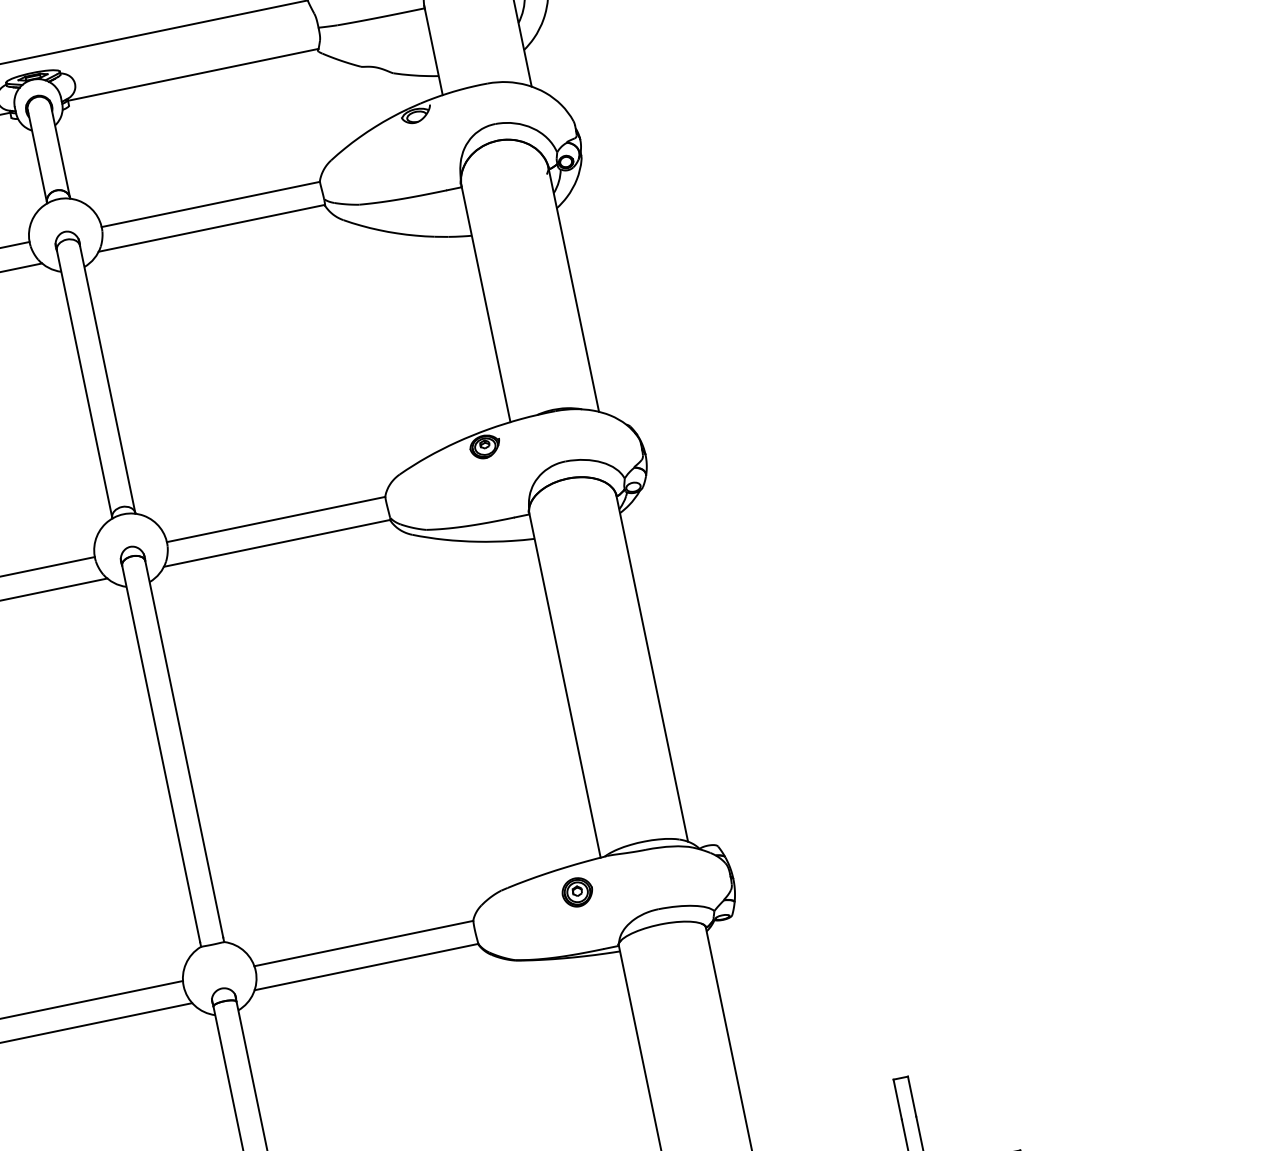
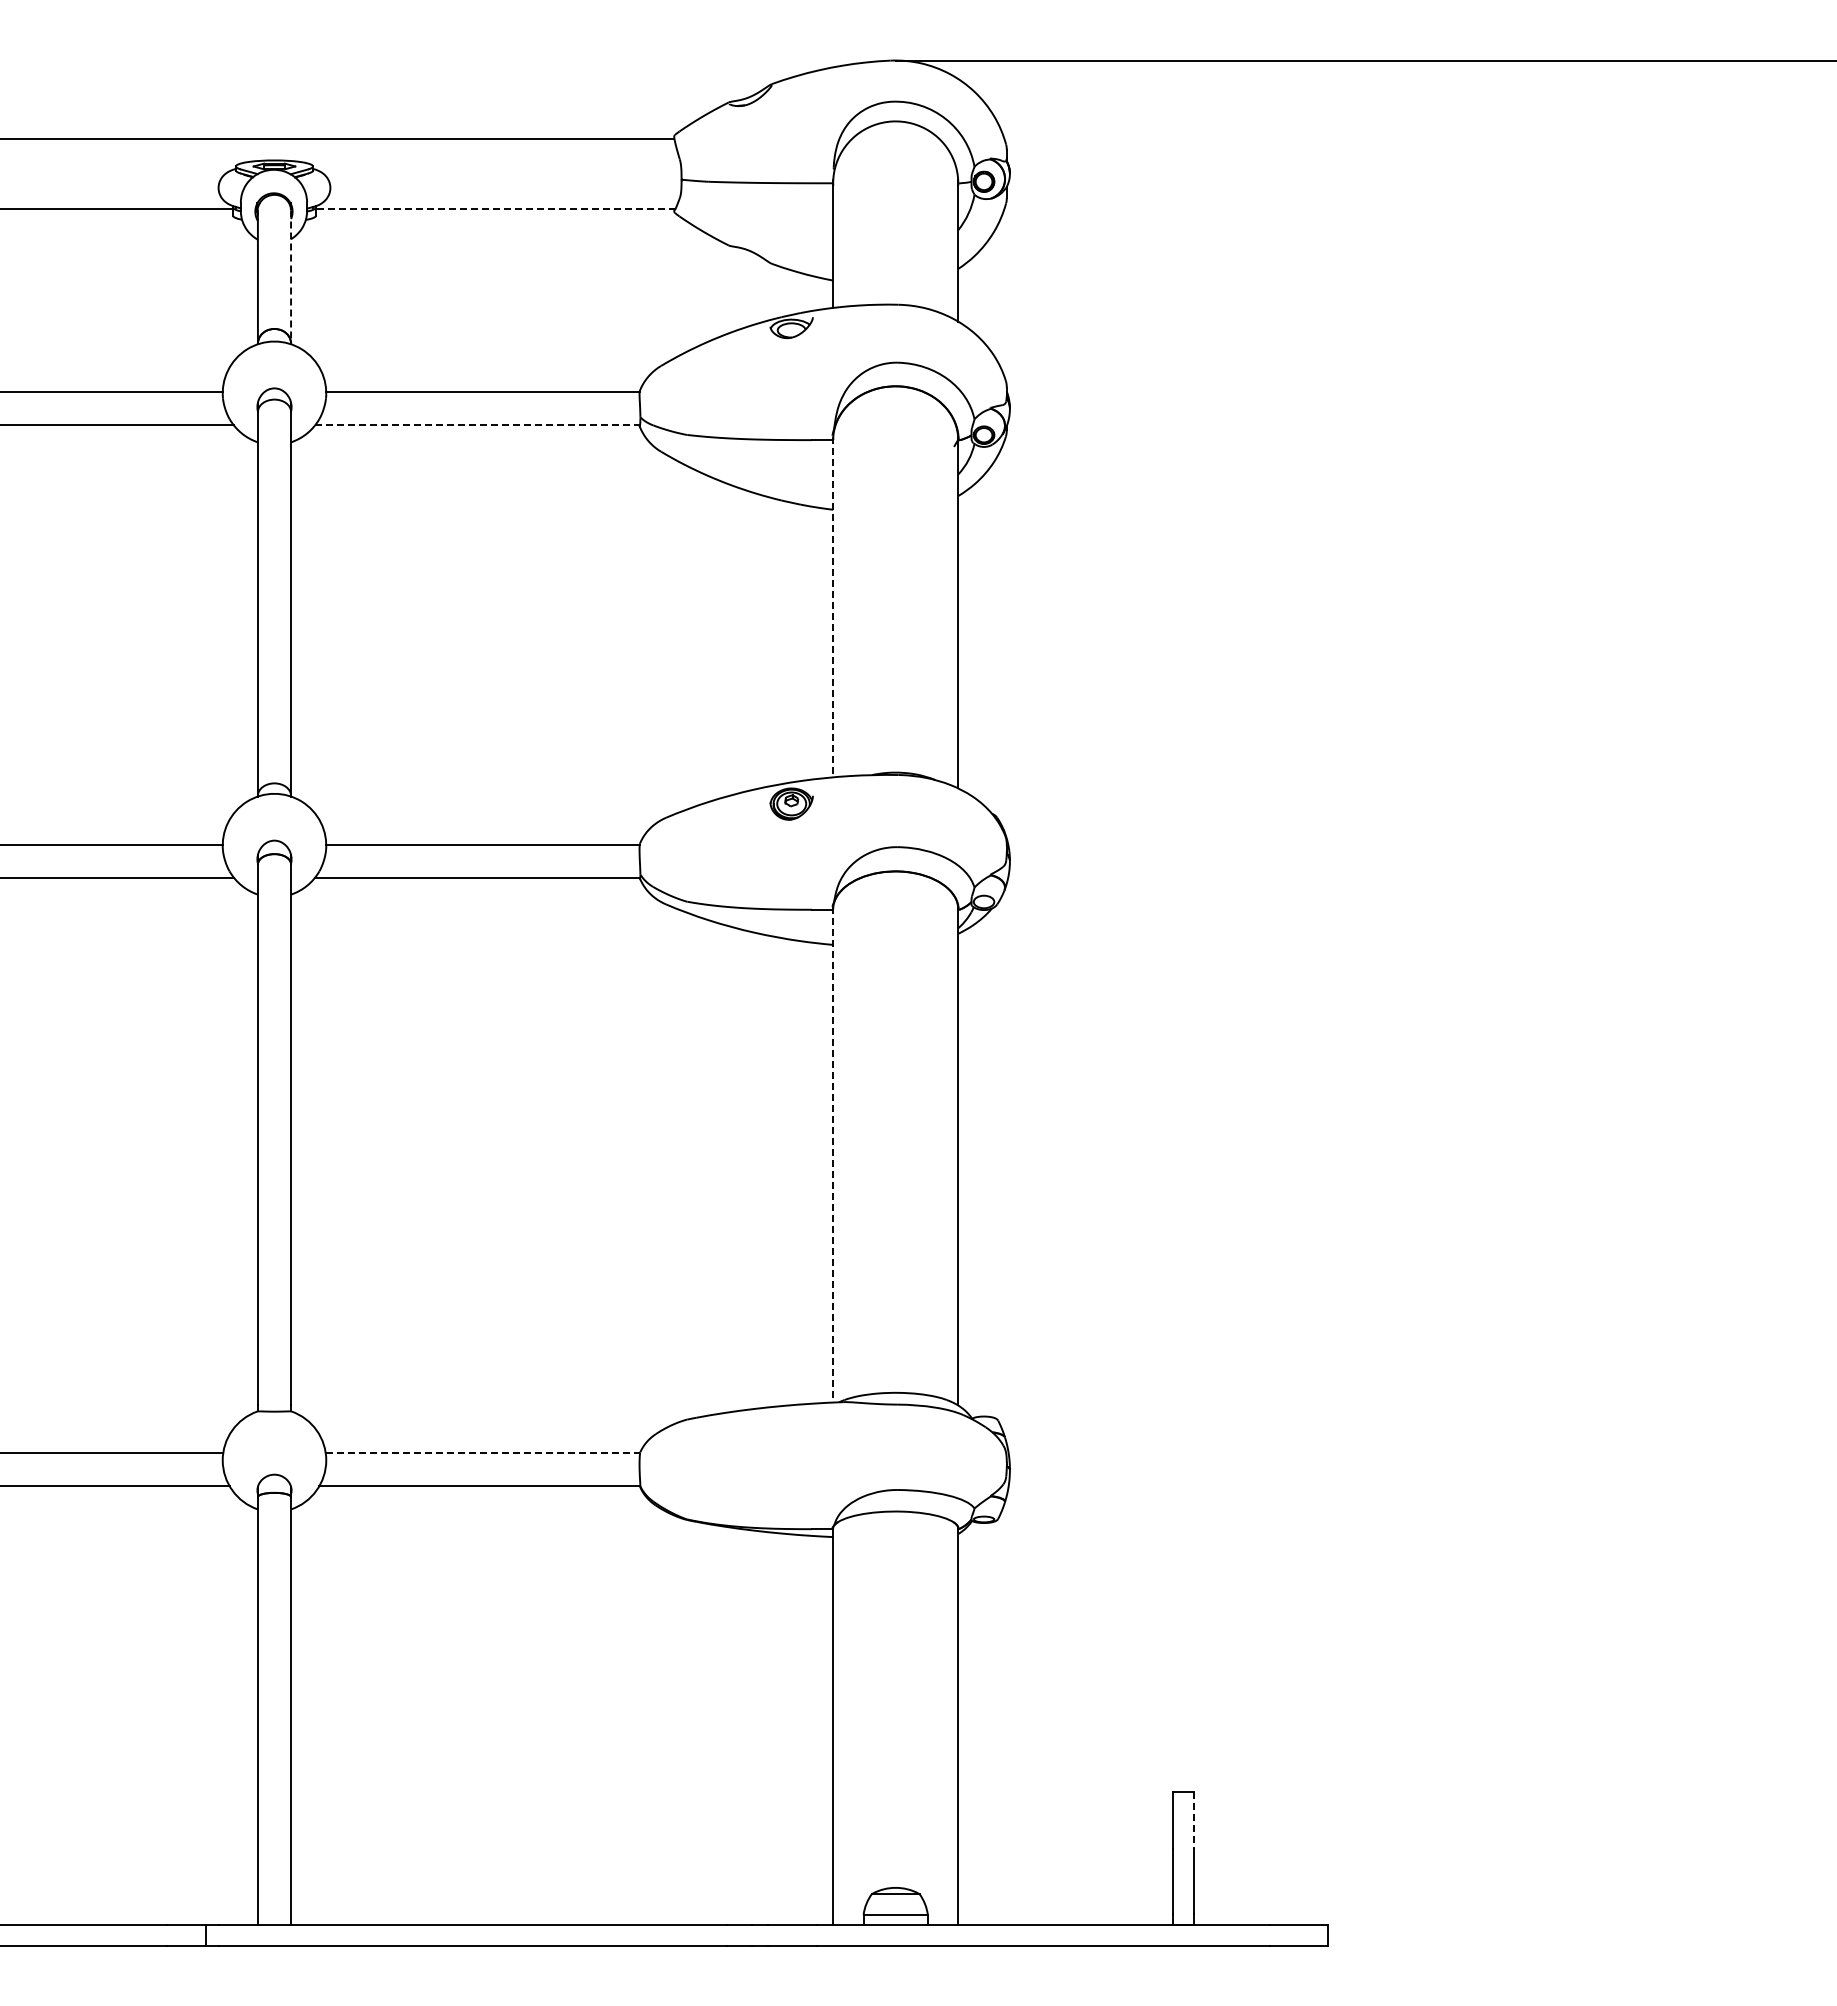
line: (193, 74) -> (495, 208), solid -> dashed
line: (60, 152) -> (291, 277), solid -> dashed
line: (212, 228) -> (478, 425), solid -> dashed
line: (486, 303) -> (833, 607), solid -> dashed
line: (565, 684) -> (833, 1154), solid -> dashed
part: (577, 892) -> (791, 1443), removed
line: (364, 943) -> (483, 1453), solid -> dashed
line: (911, 1096) -> (1193, 1820), solid -> dashed

